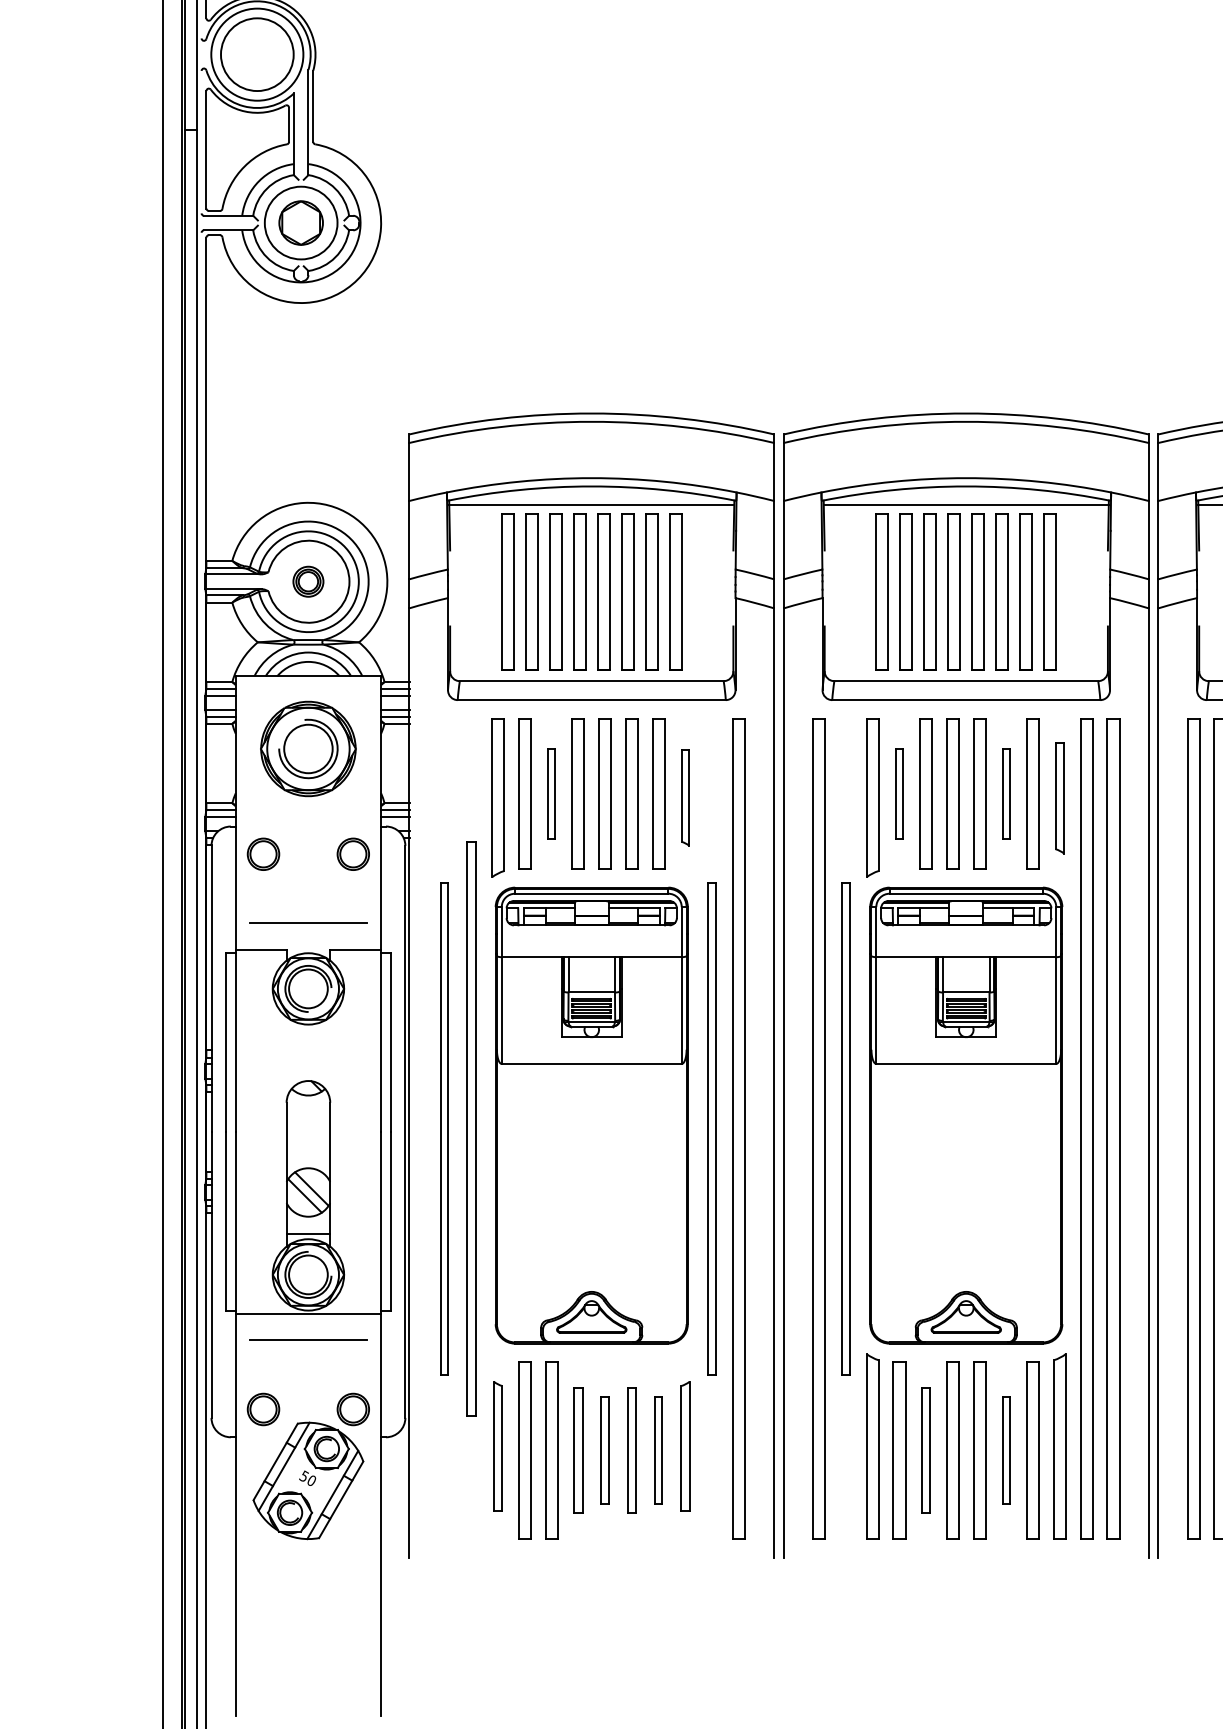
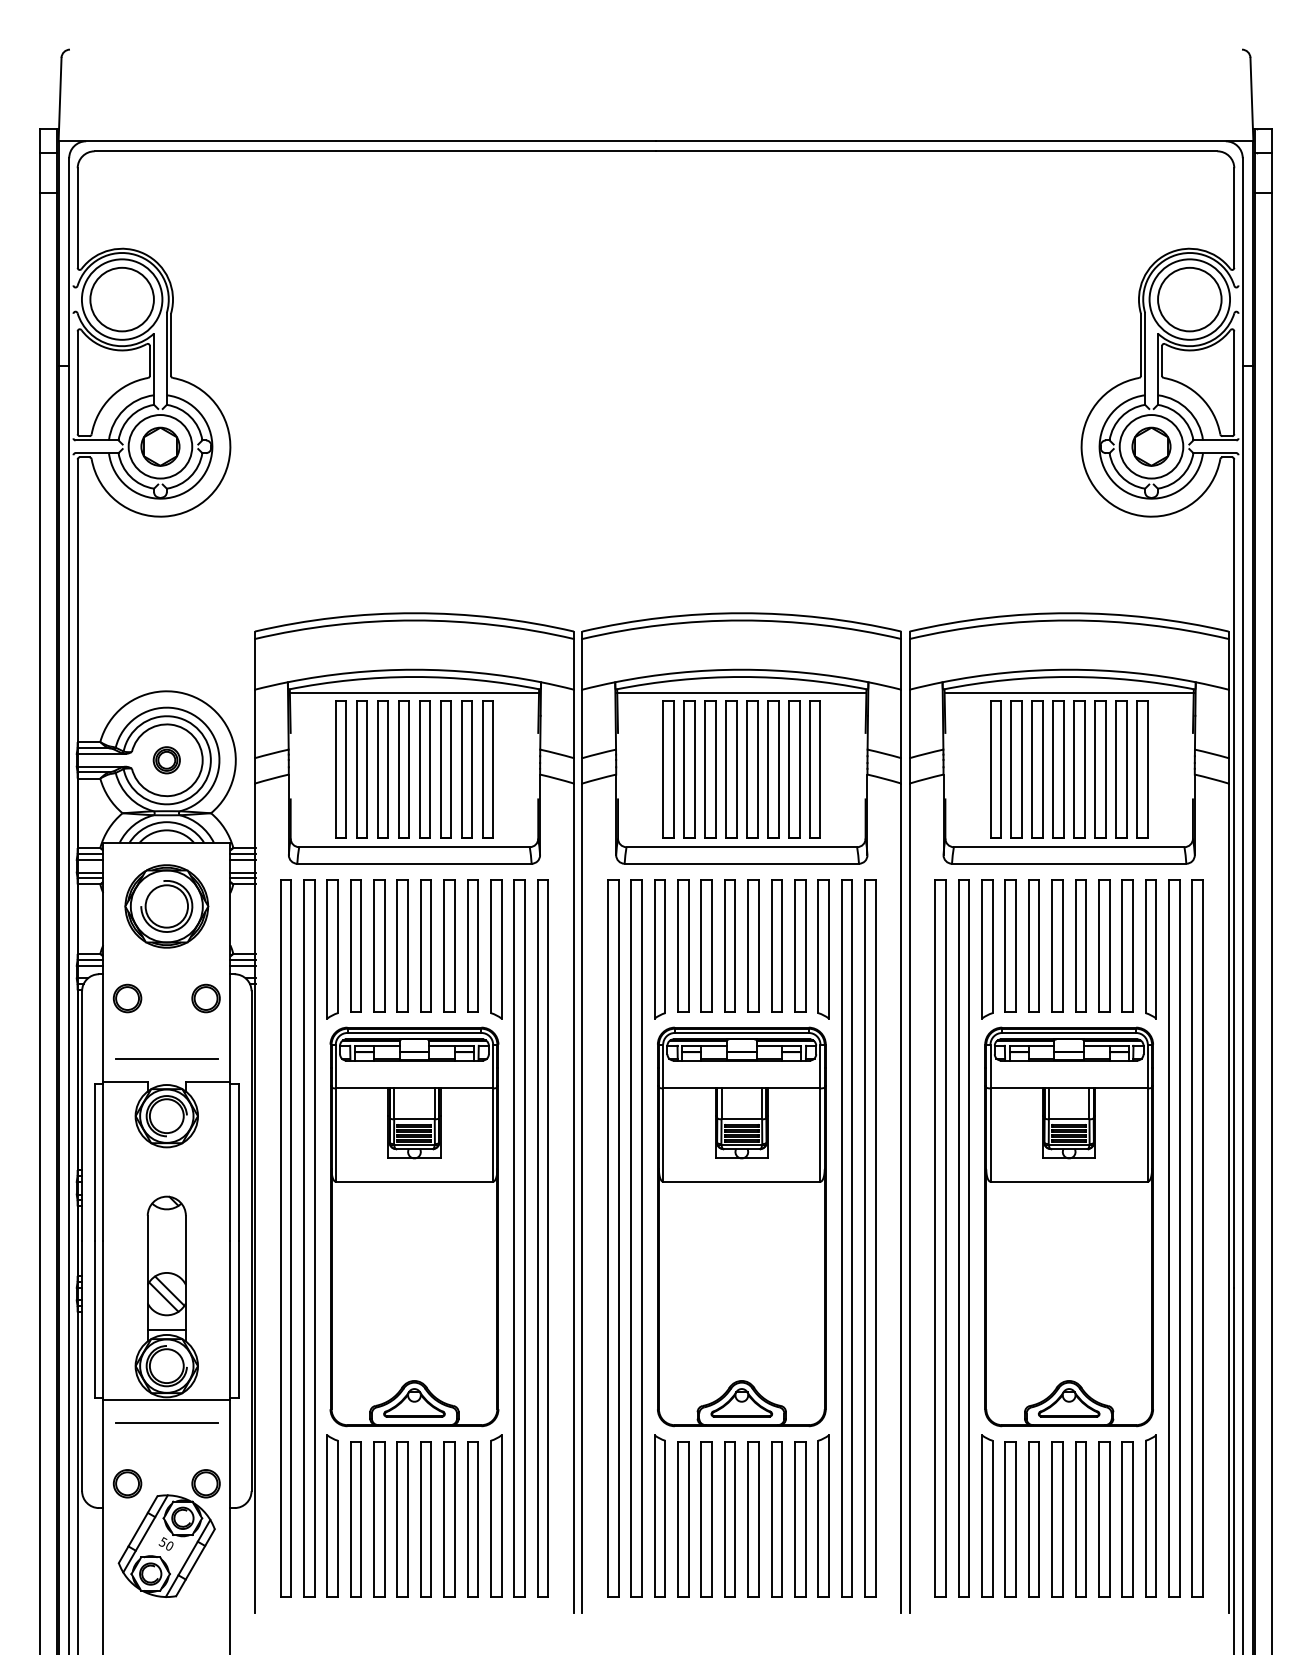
part: (551, 793) -> (379, 945), size x1.67
part: (899, 793) -> (683, 945), size x1.67
part: (1005, 793) -> (776, 945), size x1.67
part: (685, 798) -> (496, 949), size x1.67
part: (1059, 798) -> (823, 949), size x1.43
part: (444, 1128) -> (285, 1238), size x1.67
part: (471, 1128) -> (309, 1238), size x1.43
part: (711, 1128) -> (519, 1238), size x1.67
part: (845, 1128) -> (636, 1238), size x1.67
part: (497, 1445) -> (332, 1515), size x1.43
part: (685, 1445) -> (496, 1515), size x1.43
part: (578, 1450) -> (402, 1519), size x1.43
part: (604, 1450) -> (425, 1519), size x1.67
part: (631, 1450) -> (449, 1519), size x1.43
part: (658, 1450) -> (472, 1519), size x1.67
part: (925, 1450) -> (706, 1519), size x1.43
part: (1005, 1450) -> (776, 1519), size x1.67

